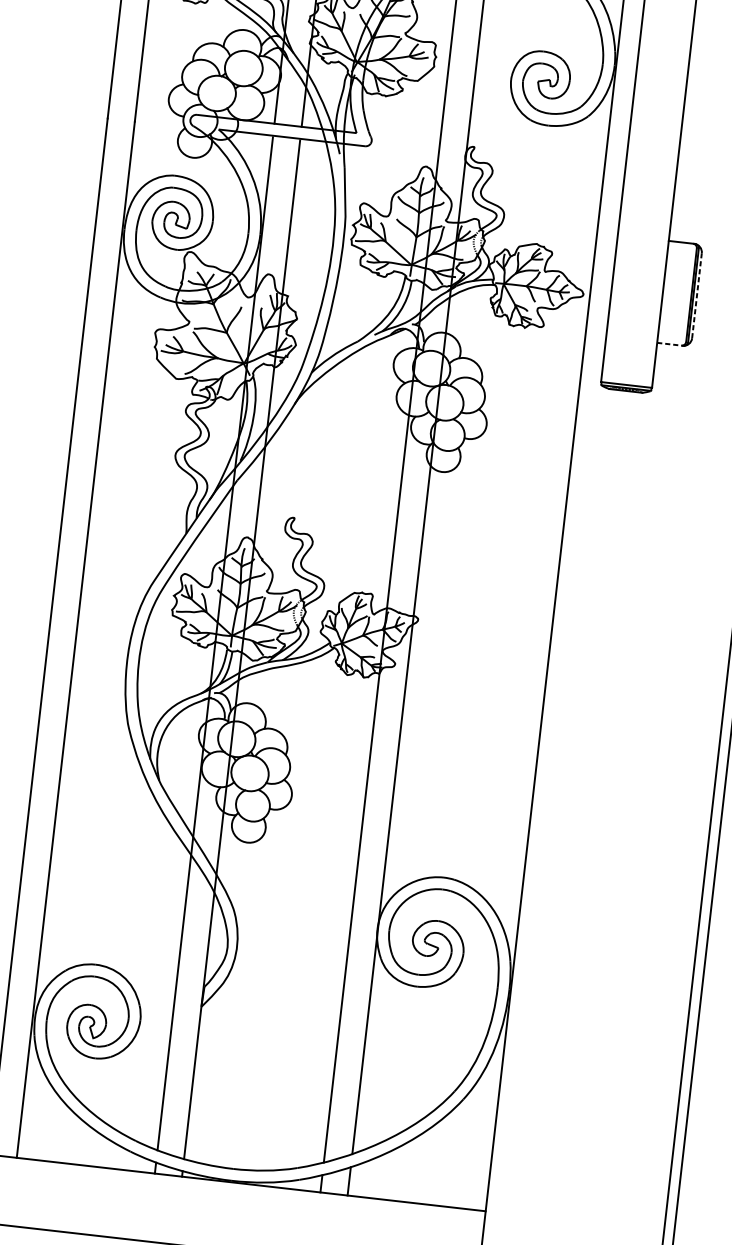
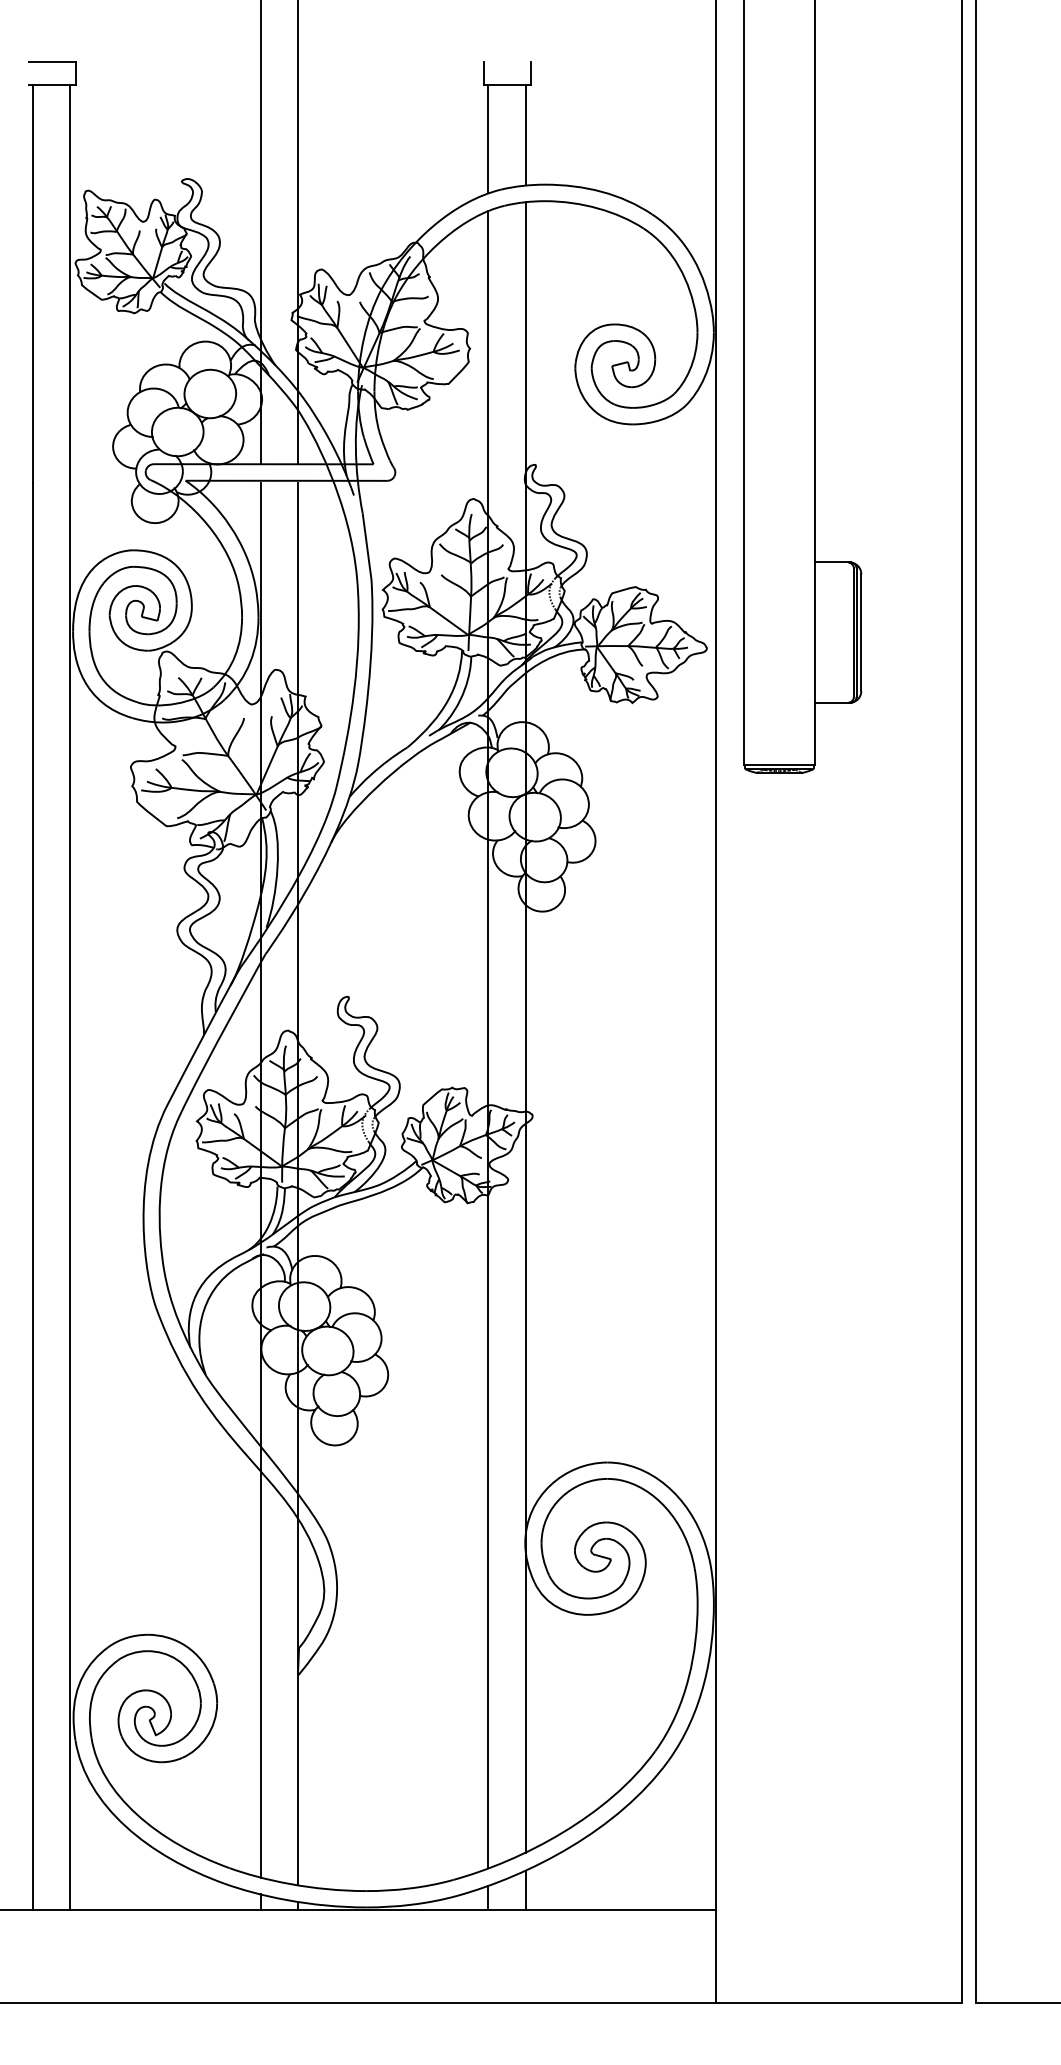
line: (697, 295) -> (861, 632), dashed -> solid
line: (670, 344) -> (833, 702), dashed -> solid

